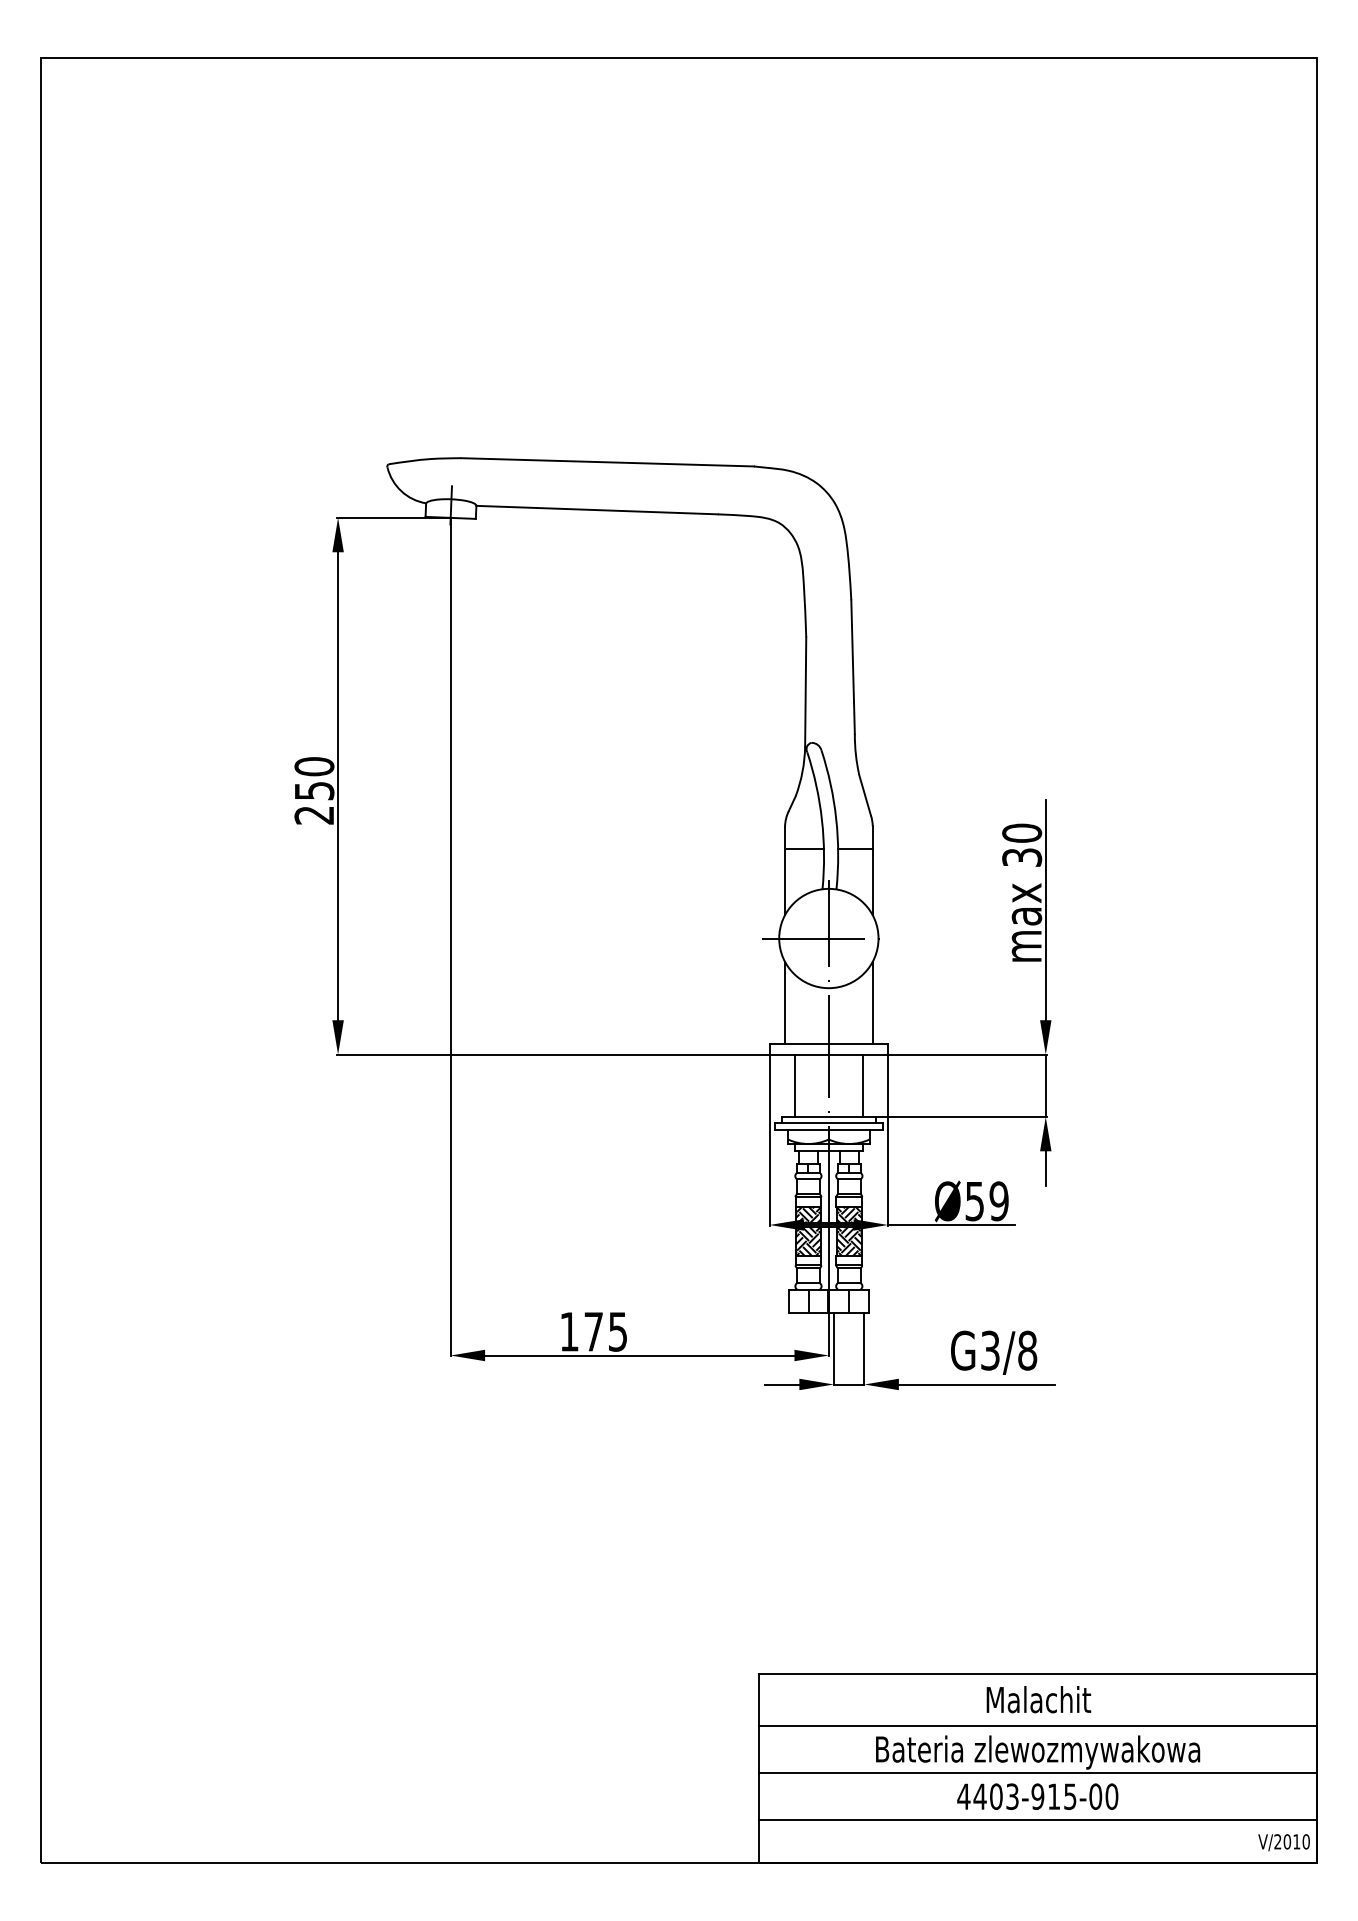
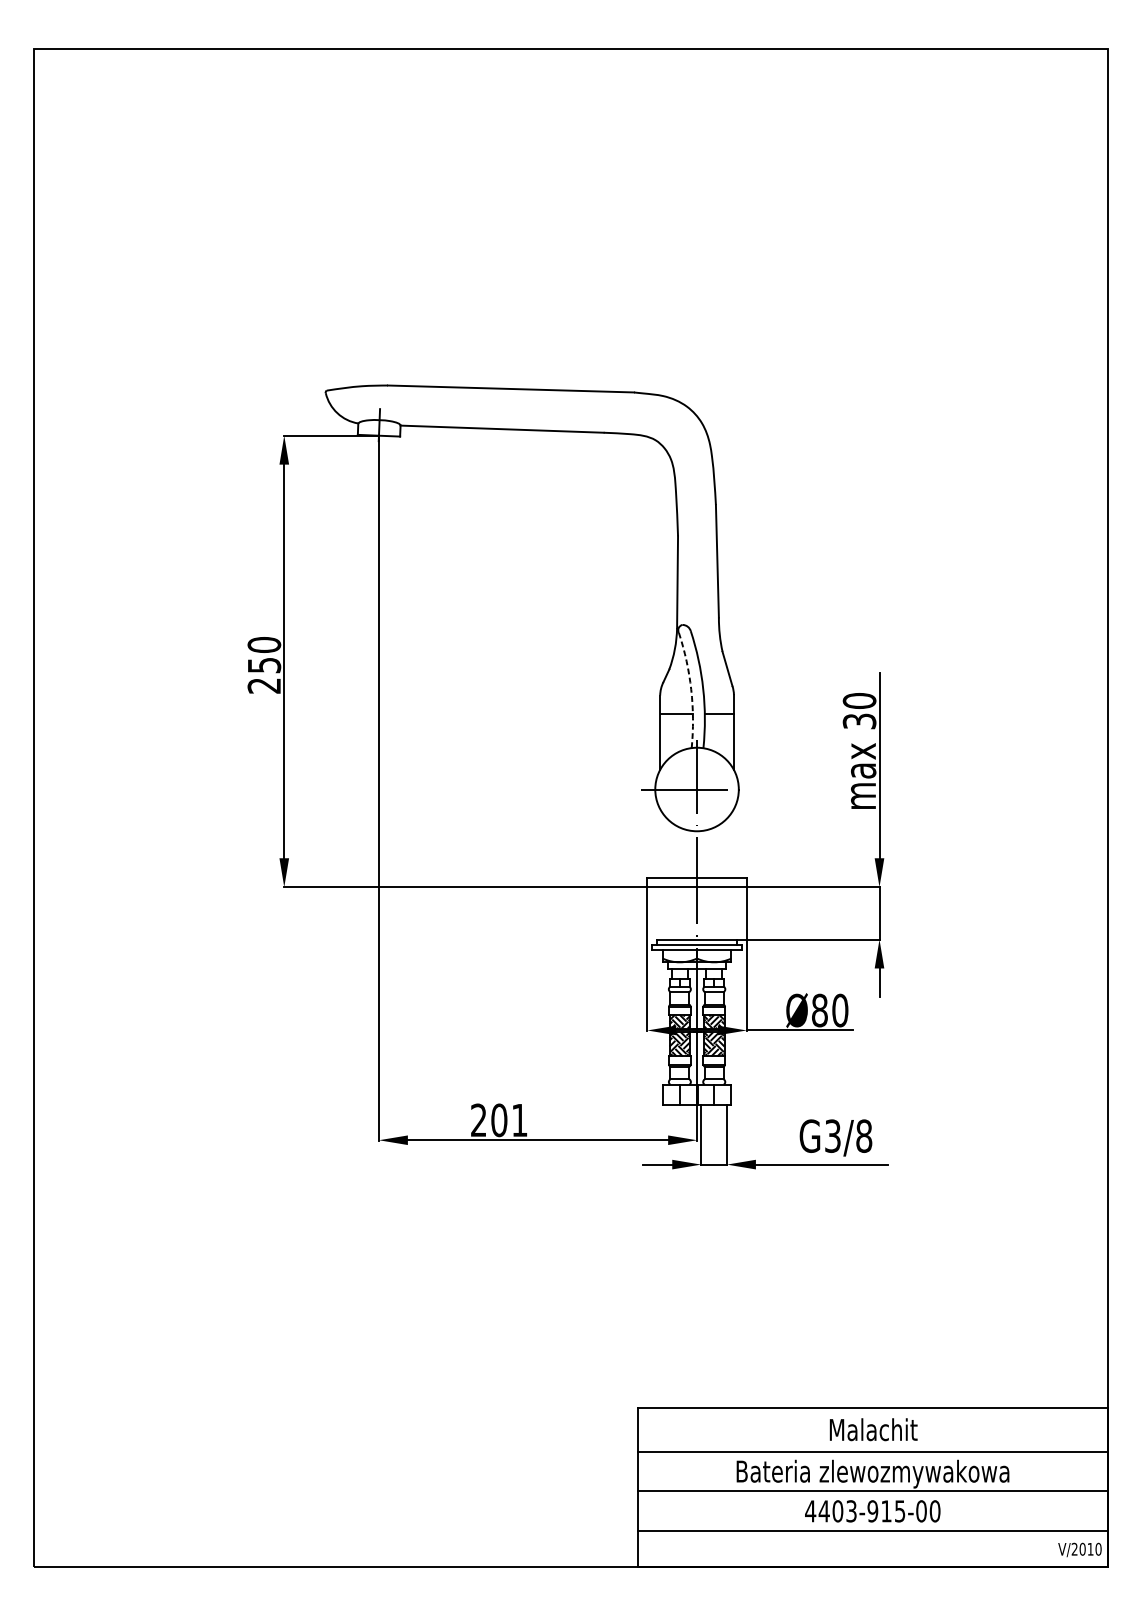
arc: (821, 820) -> (690, 690), solid -> dashed
line: (785, 1002) -> (660, 843), removed
line: (872, 1002) -> (733, 843), removed
line: (794, 1085) -> (668, 913), removed
line: (862, 1085) -> (725, 913), removed
text: (986, 1201) -> (829, 1010), Ø59 -> Ø80
text: (593, 1331) -> (499, 1120), 175 -> 201

